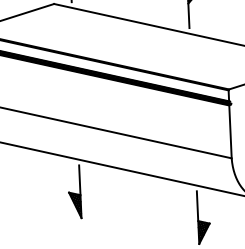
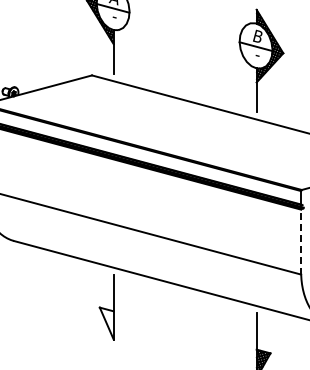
line: (230, 131) -> (301, 241), solid -> dashed
hatch: (75, 204) -> (106, 322), removed

